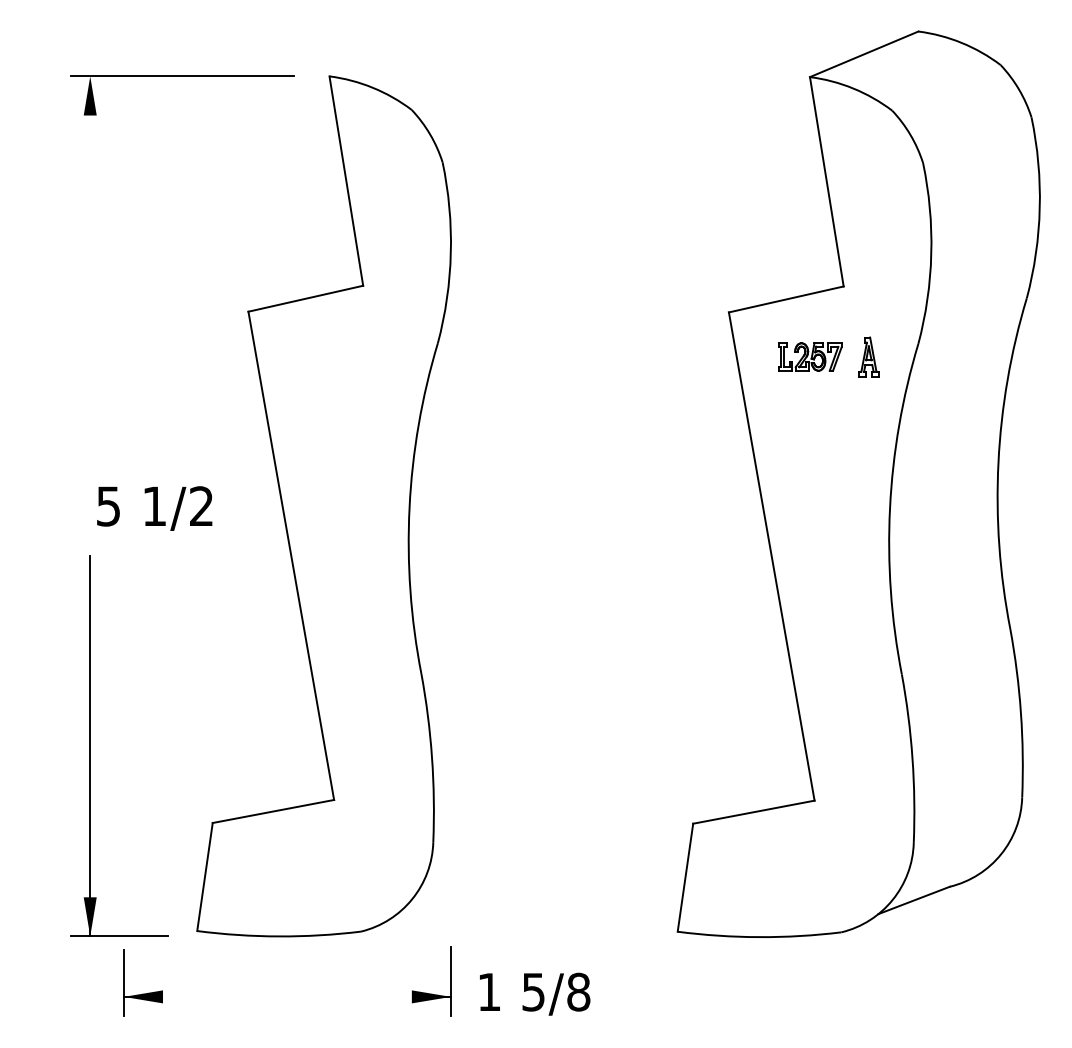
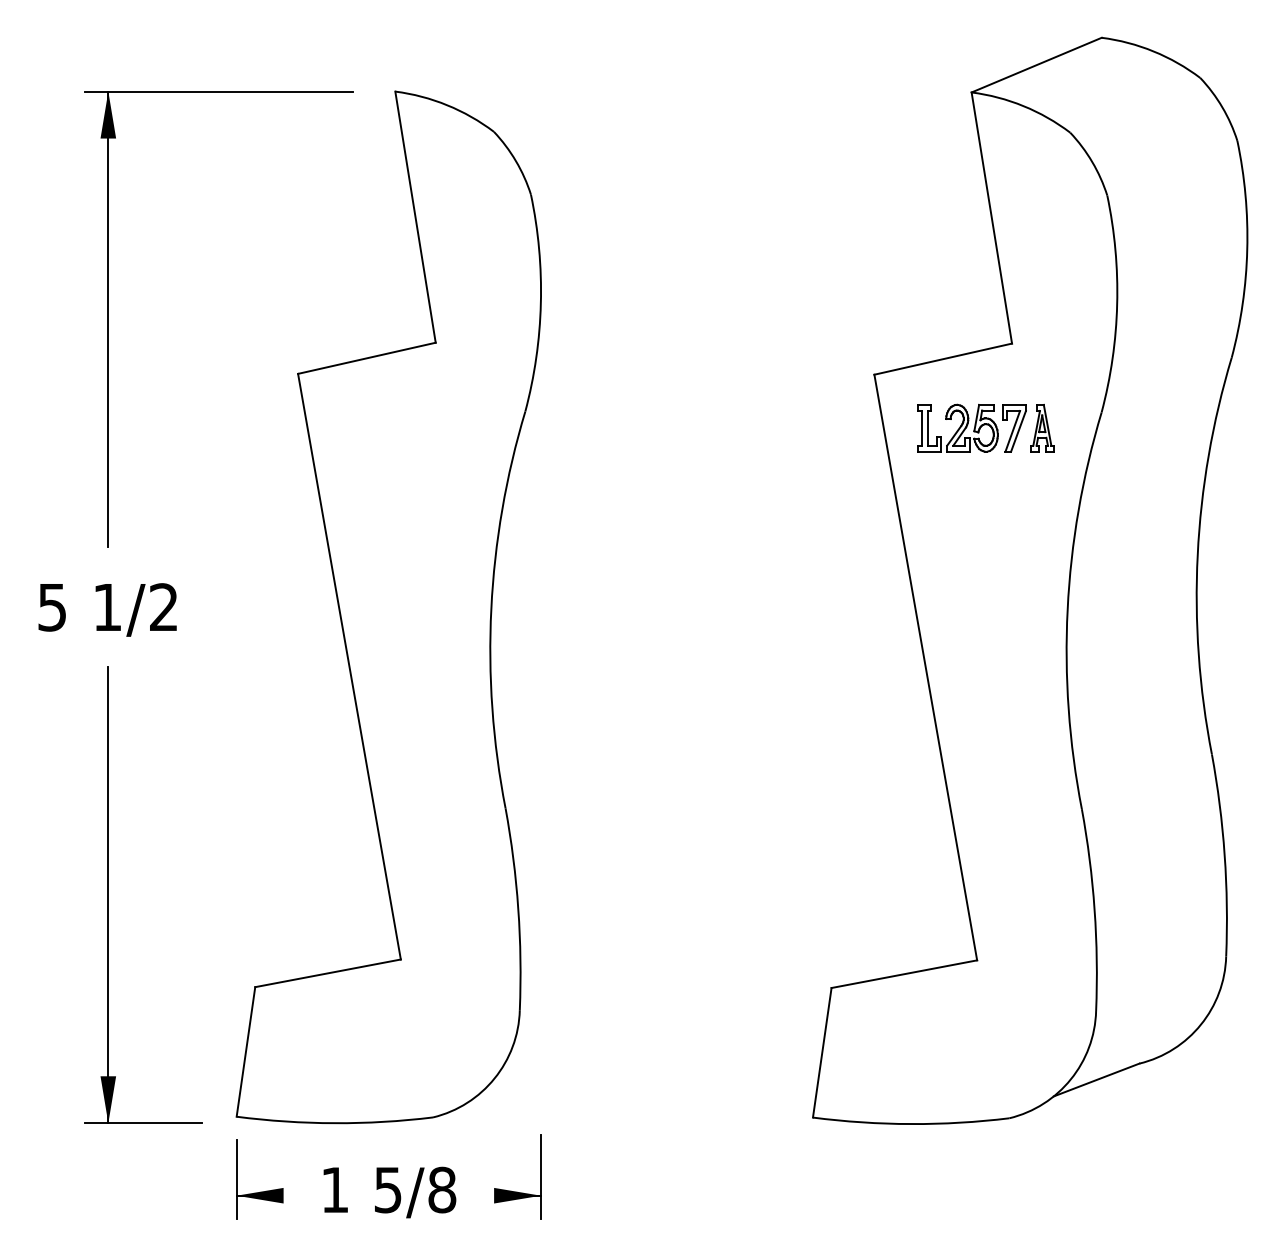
line: (90, 266) -> (108, 319), added
part: (809, 356) -> (971, 427), size x1.43
text: (154, 508) -> (107, 609), moved
part: (143, 993) -> (260, 1191), moved
text: (534, 994) -> (389, 1192), moved

